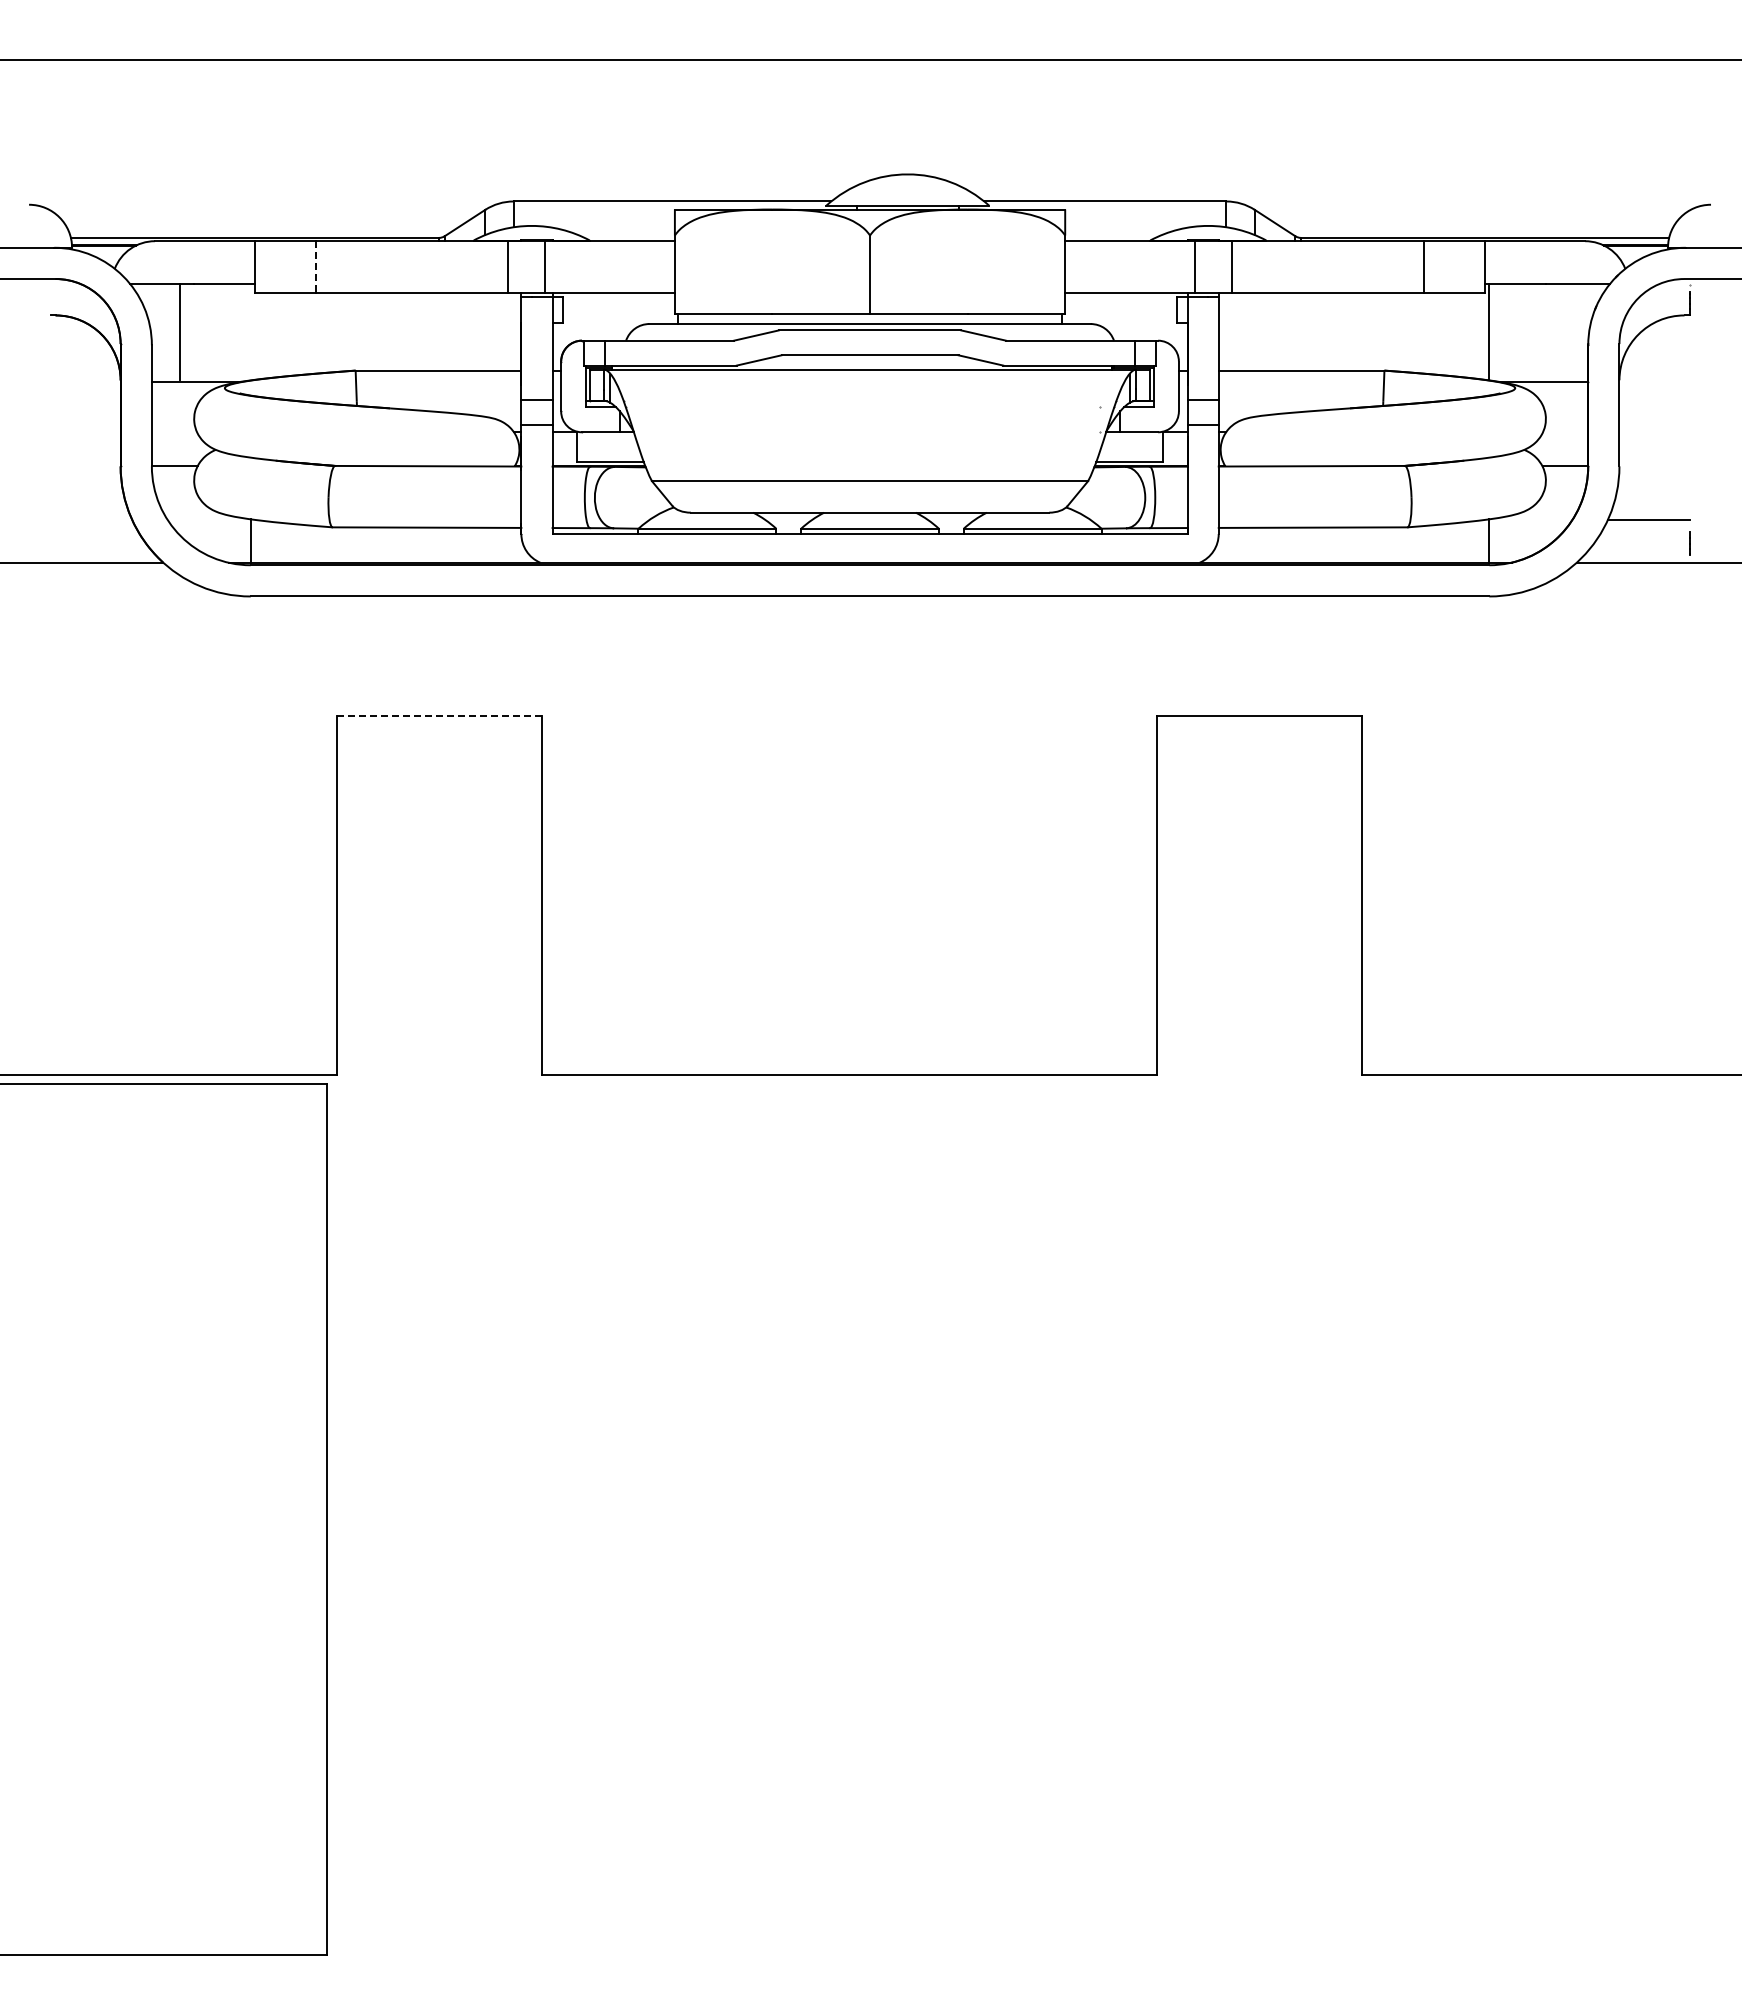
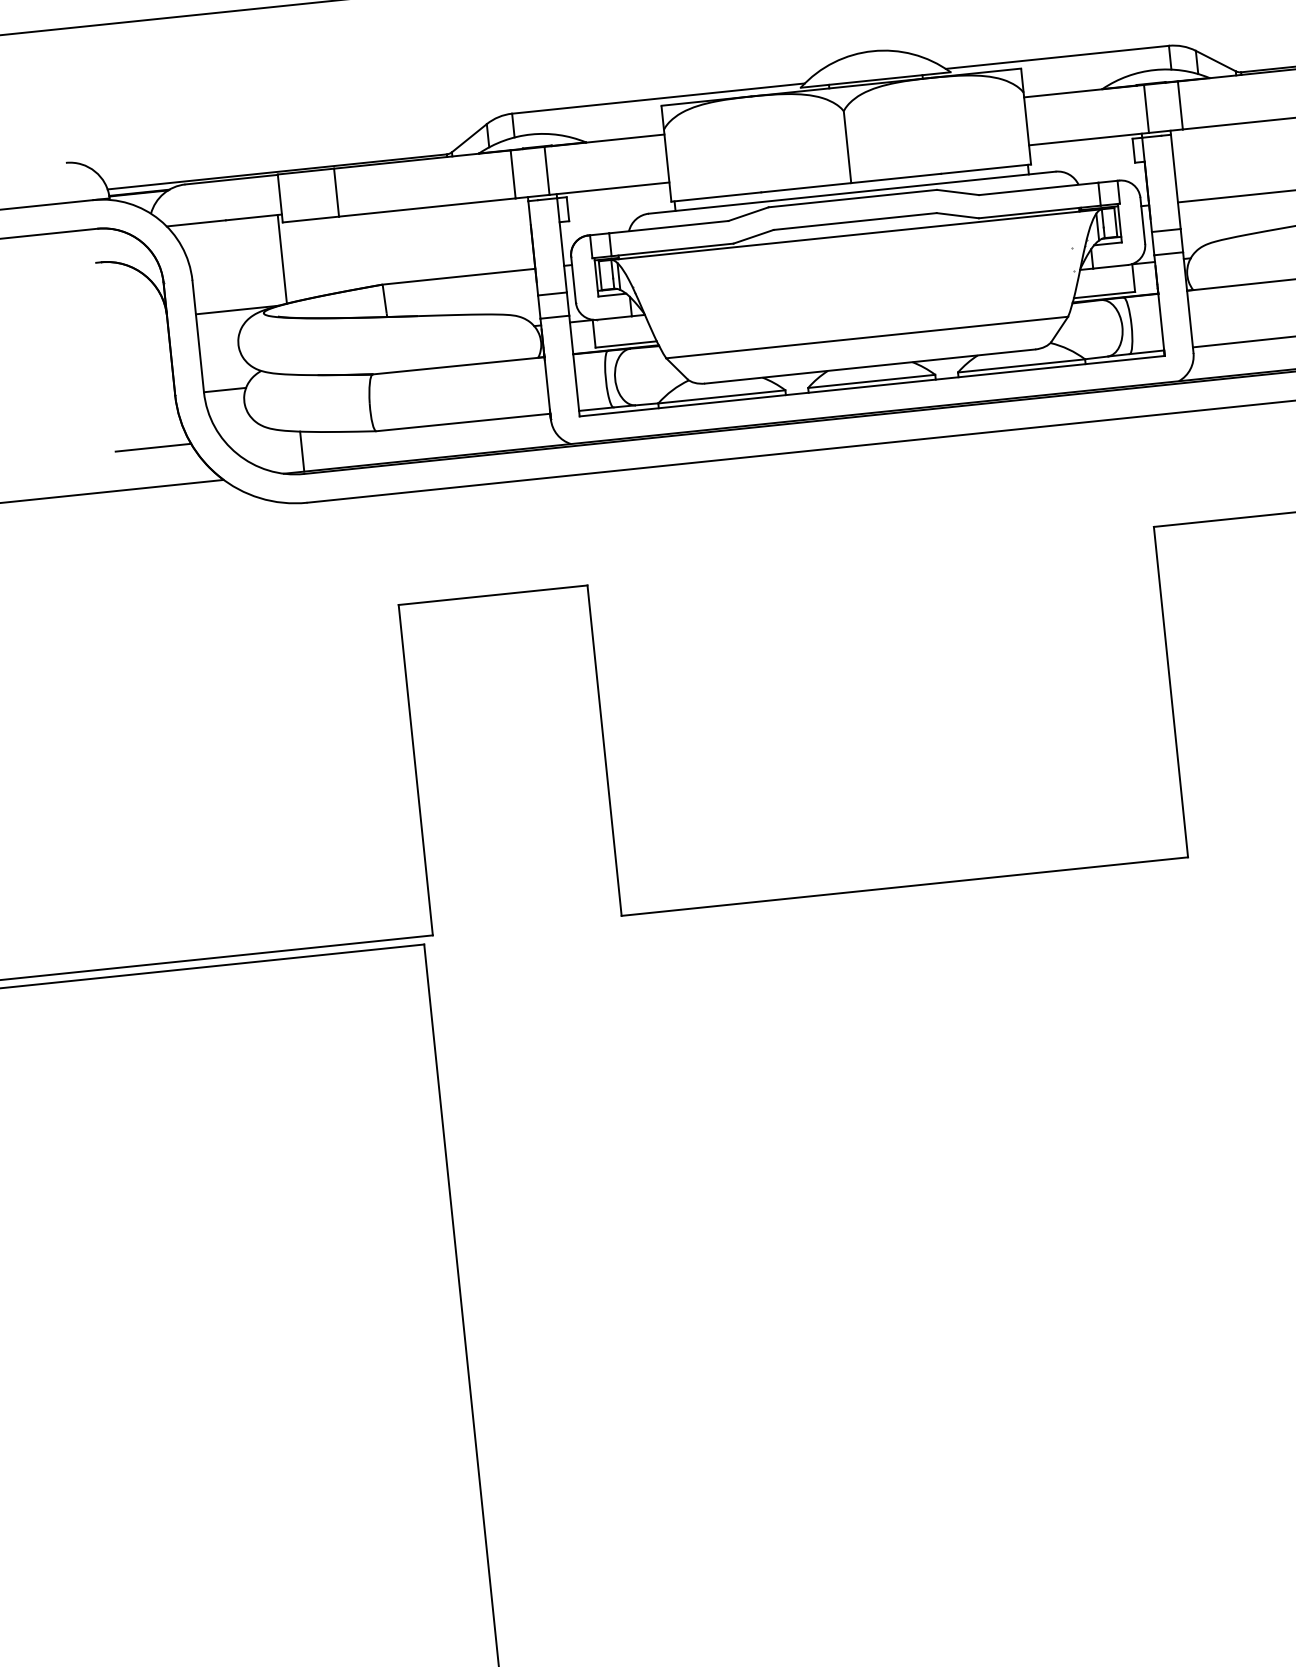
line: (316, 267) -> (336, 193), dashed -> solid
line: (179, 332) -> (282, 259), moved
line: (91, 520) -> (153, 447), added
line: (440, 716) -> (493, 595), dashed -> solid

